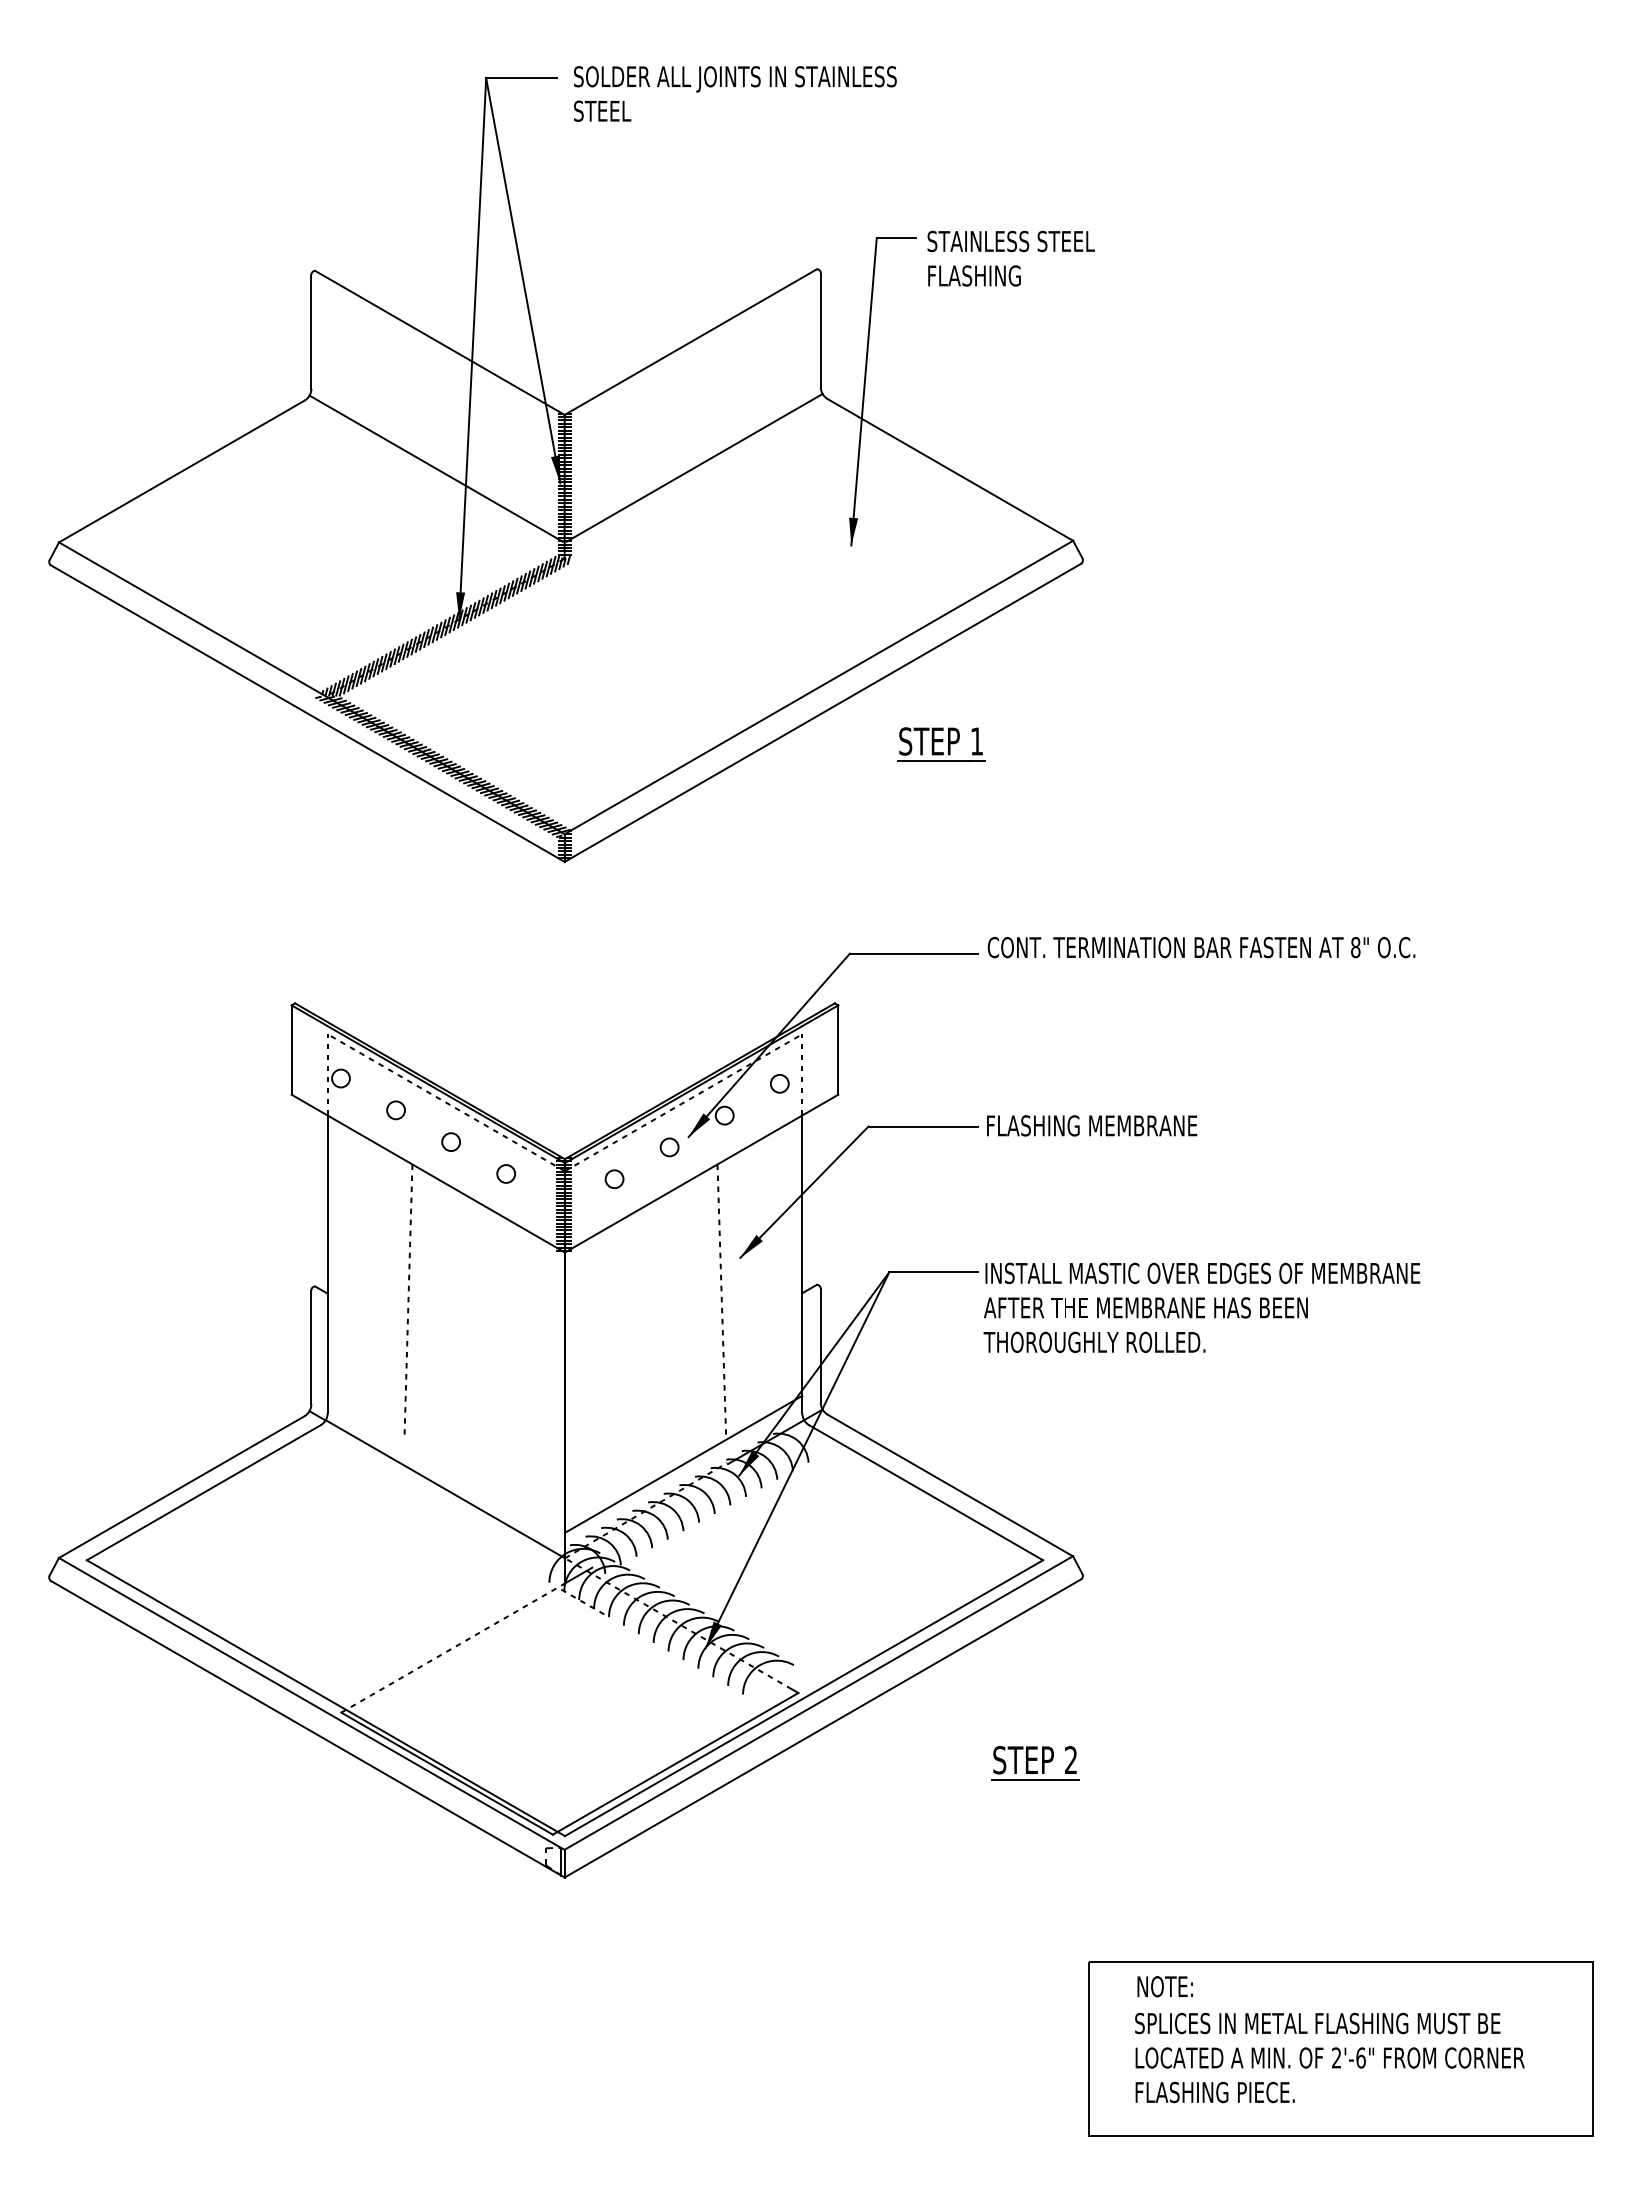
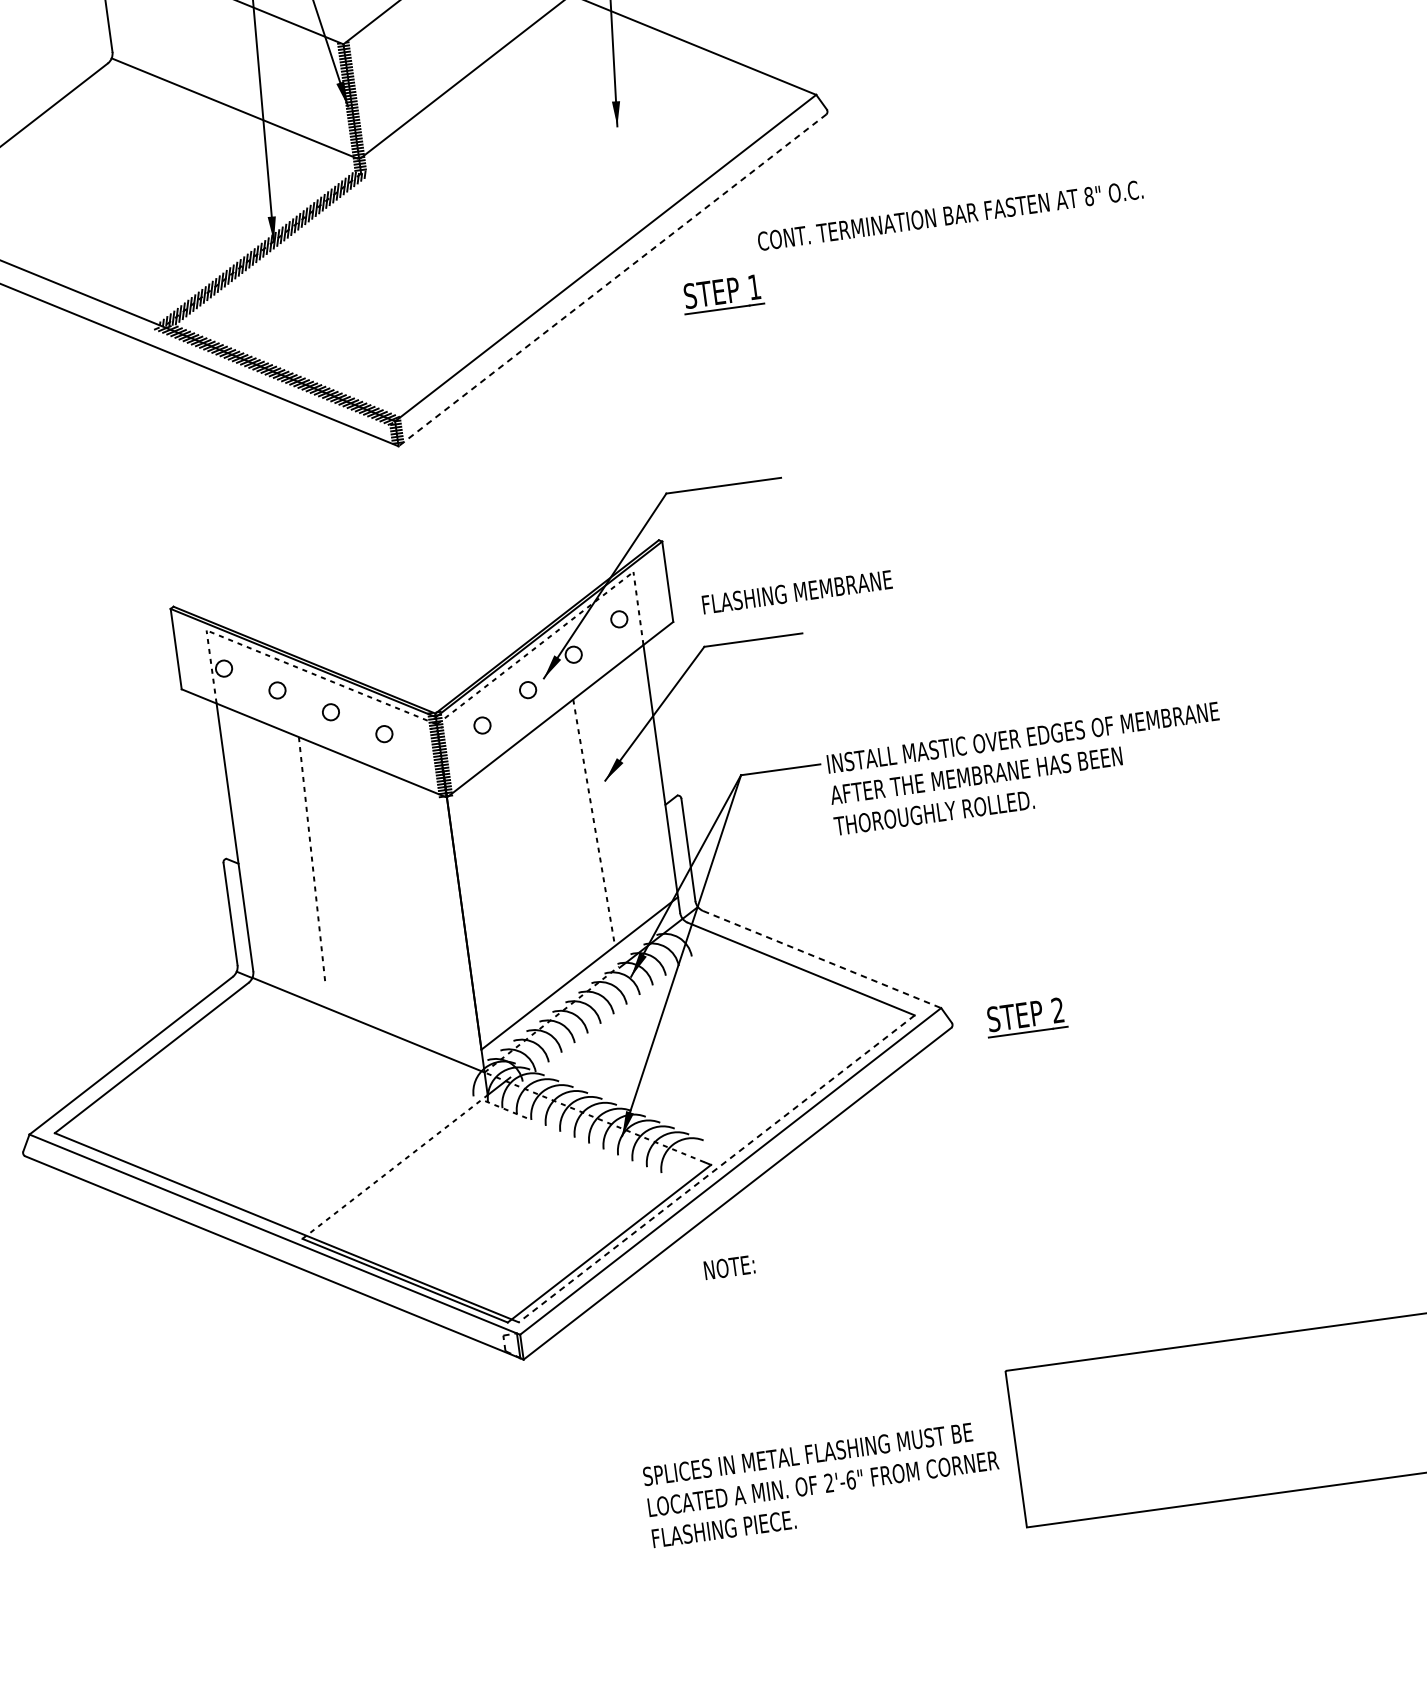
line: (822, 713) -> (612, 281), solid -> dashed
text: (1201, 947) -> (950, 215), moved
text: (1092, 1125) -> (797, 591), moved
line: (950, 1485) -> (822, 959), solid -> dashed
line: (804, 1698) -> (717, 1169), solid -> dashed
part: (1035, 1763) -> (1026, 1017), moved
text: (1164, 1986) -> (728, 1267), moved
text: (1329, 2057) -> (822, 1483), moved

